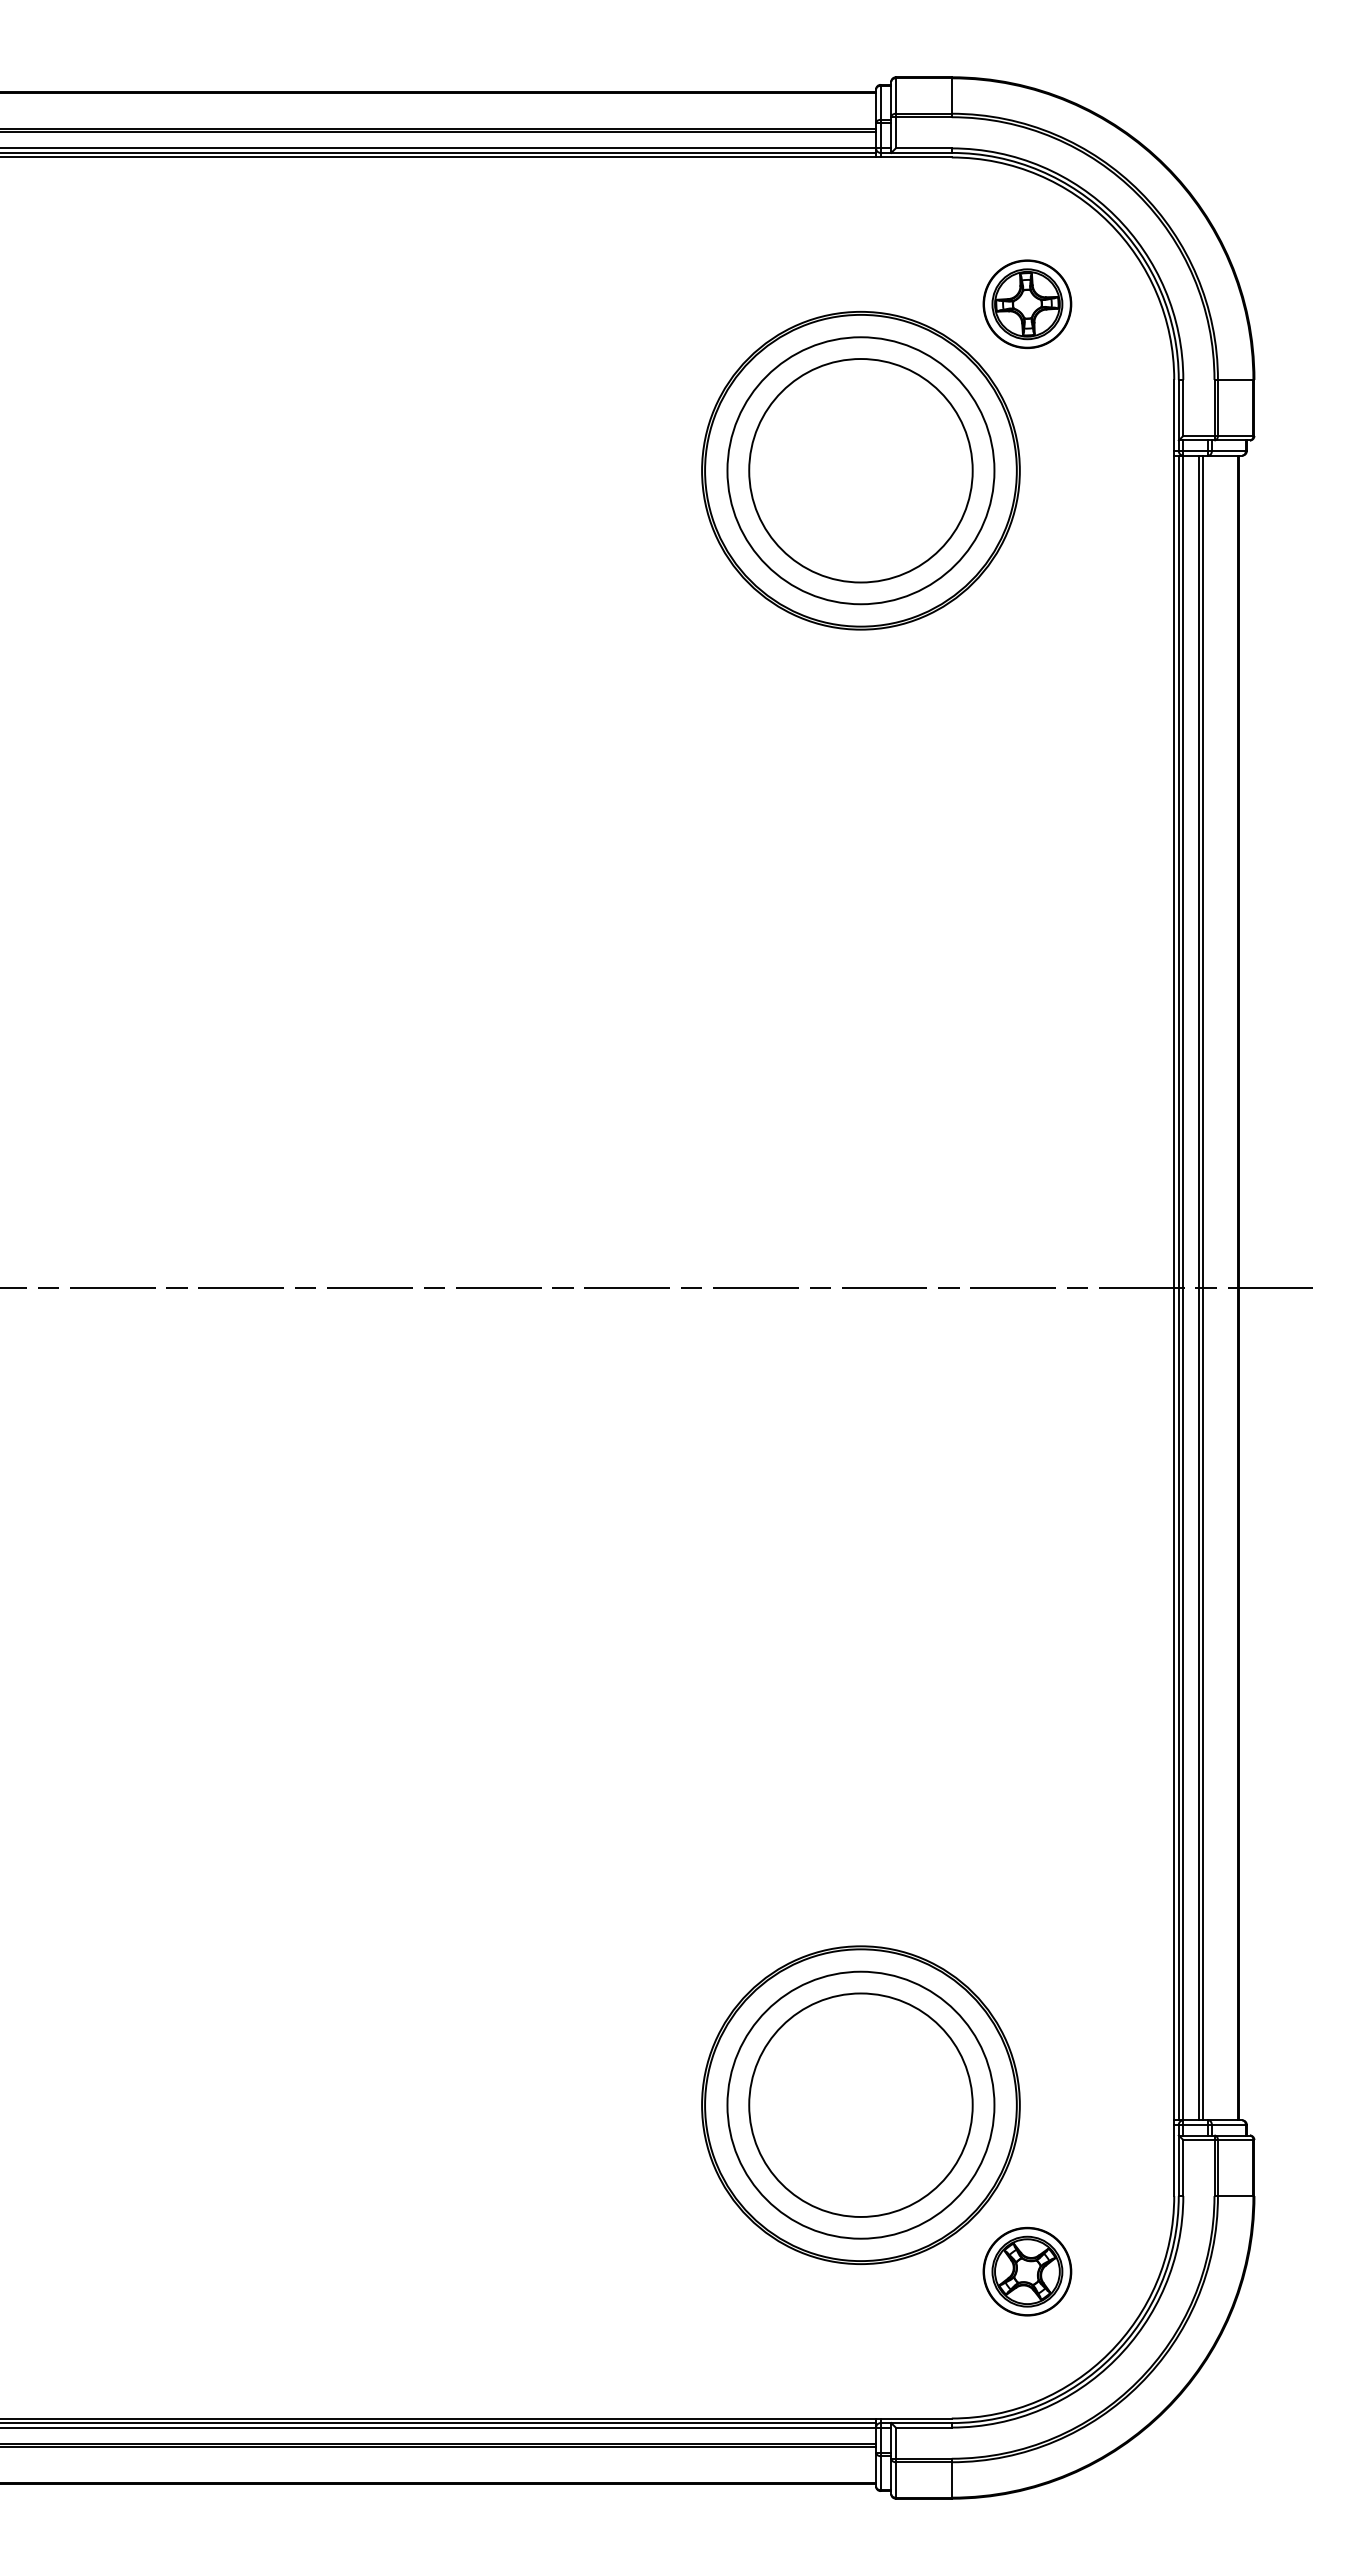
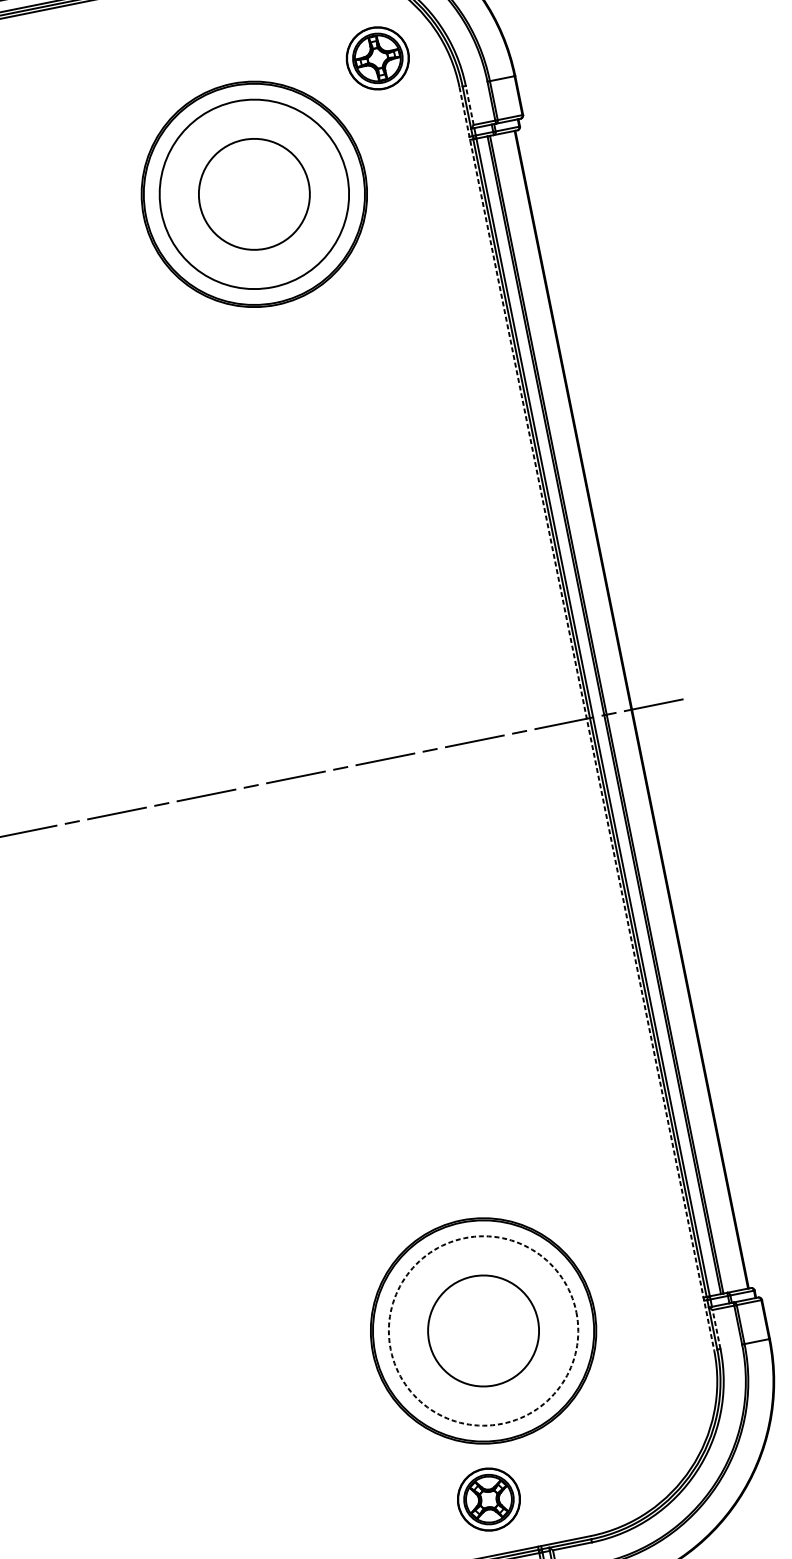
part: (1027, 304) -> (377, 58), moved
line: (1183, 407) -> (469, 105), solid -> dashed
circle: (860, 470) -> (254, 194), size x0.7
line: (1174, 1288) -> (587, 719), solid -> dashed
circle: (860, 2104) -> (483, 1330), size x0.7
circle: (860, 2104) -> (483, 1330), solid -> dashed
line: (1183, 2168) -> (716, 1329), solid -> dashed
part: (1027, 2271) -> (488, 1499), moved

